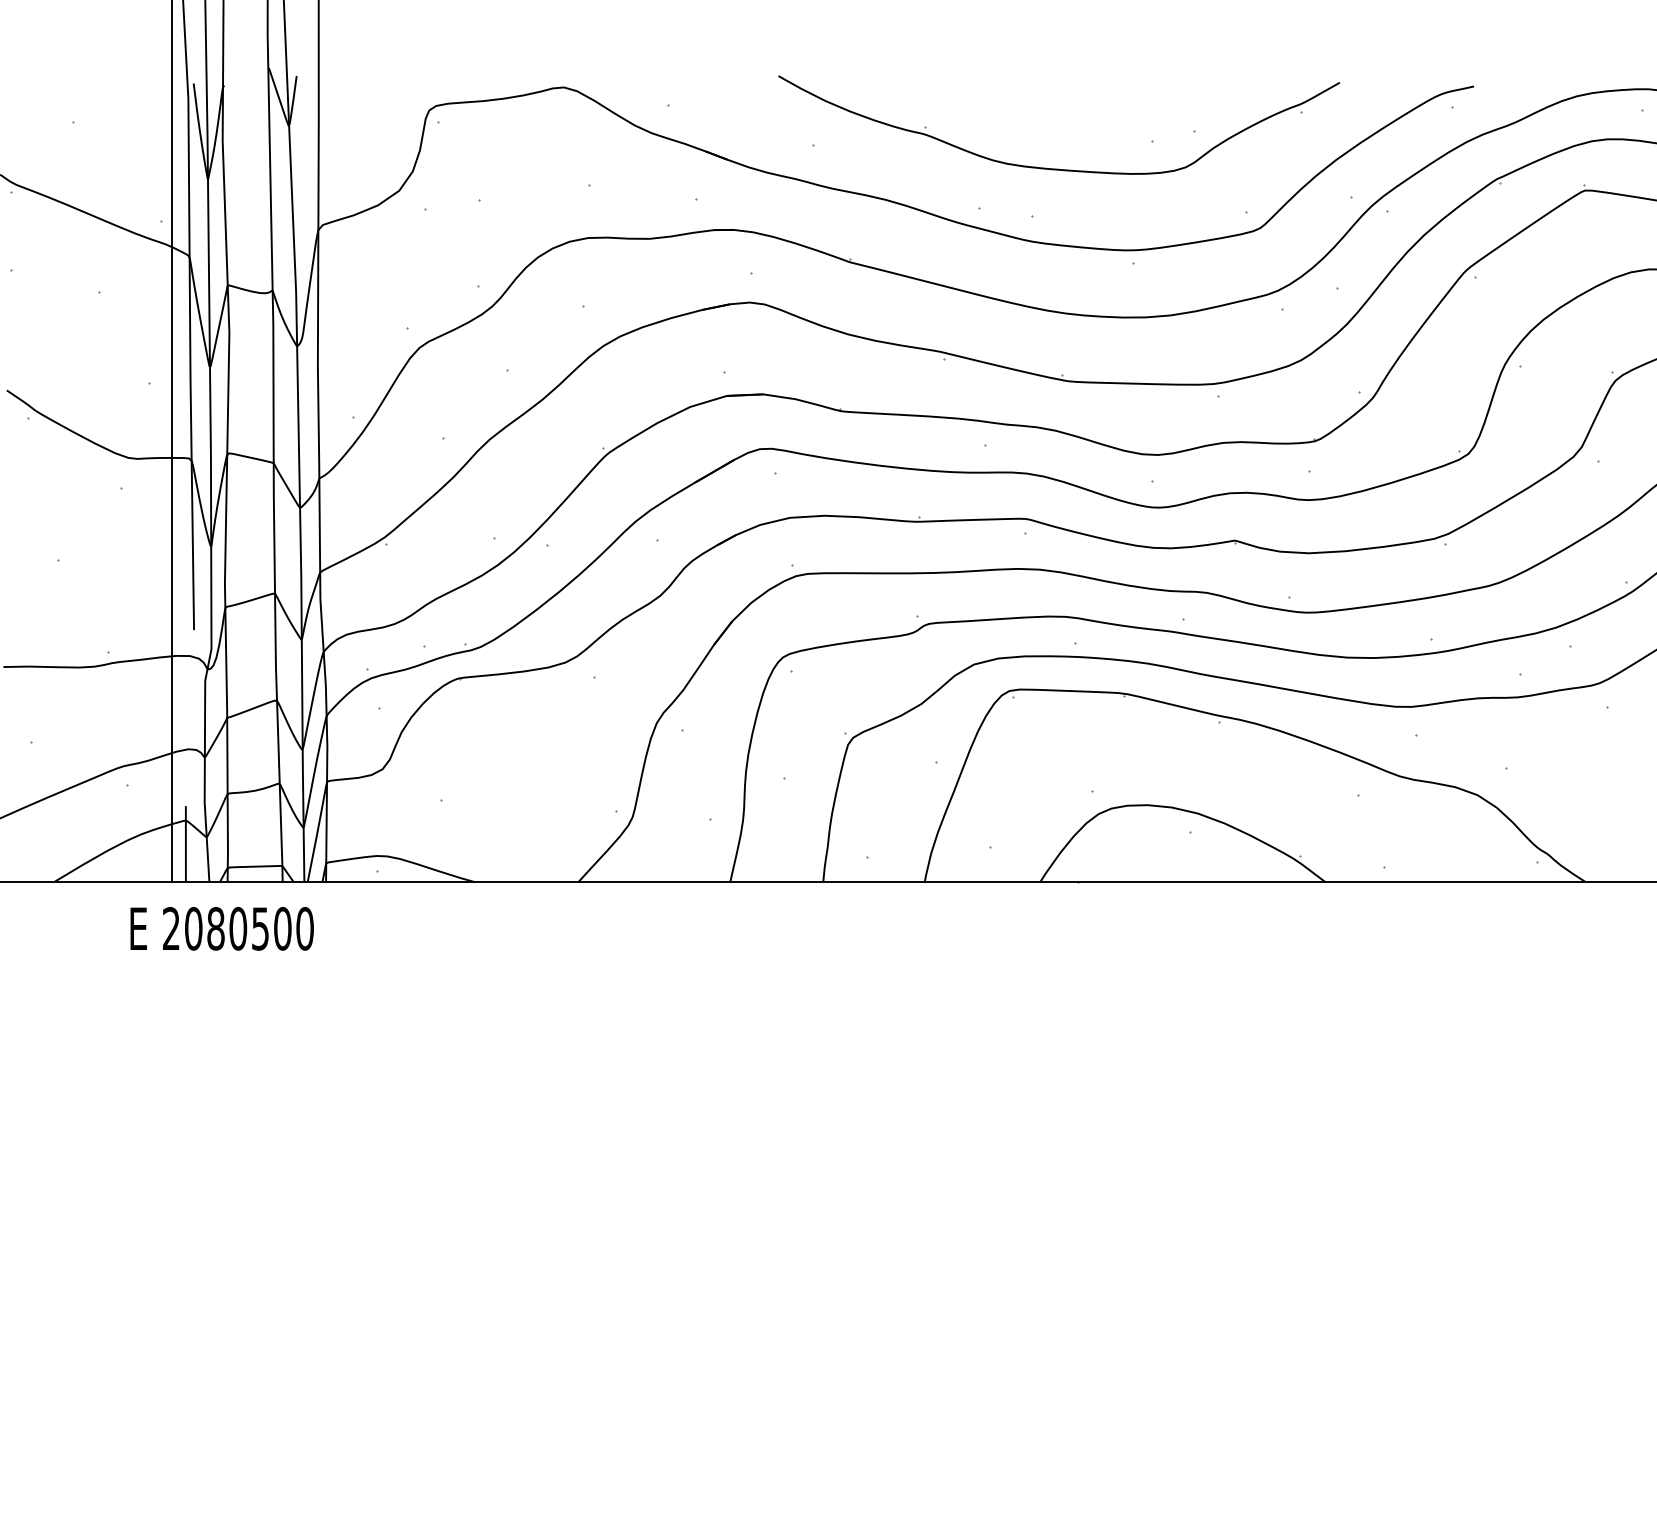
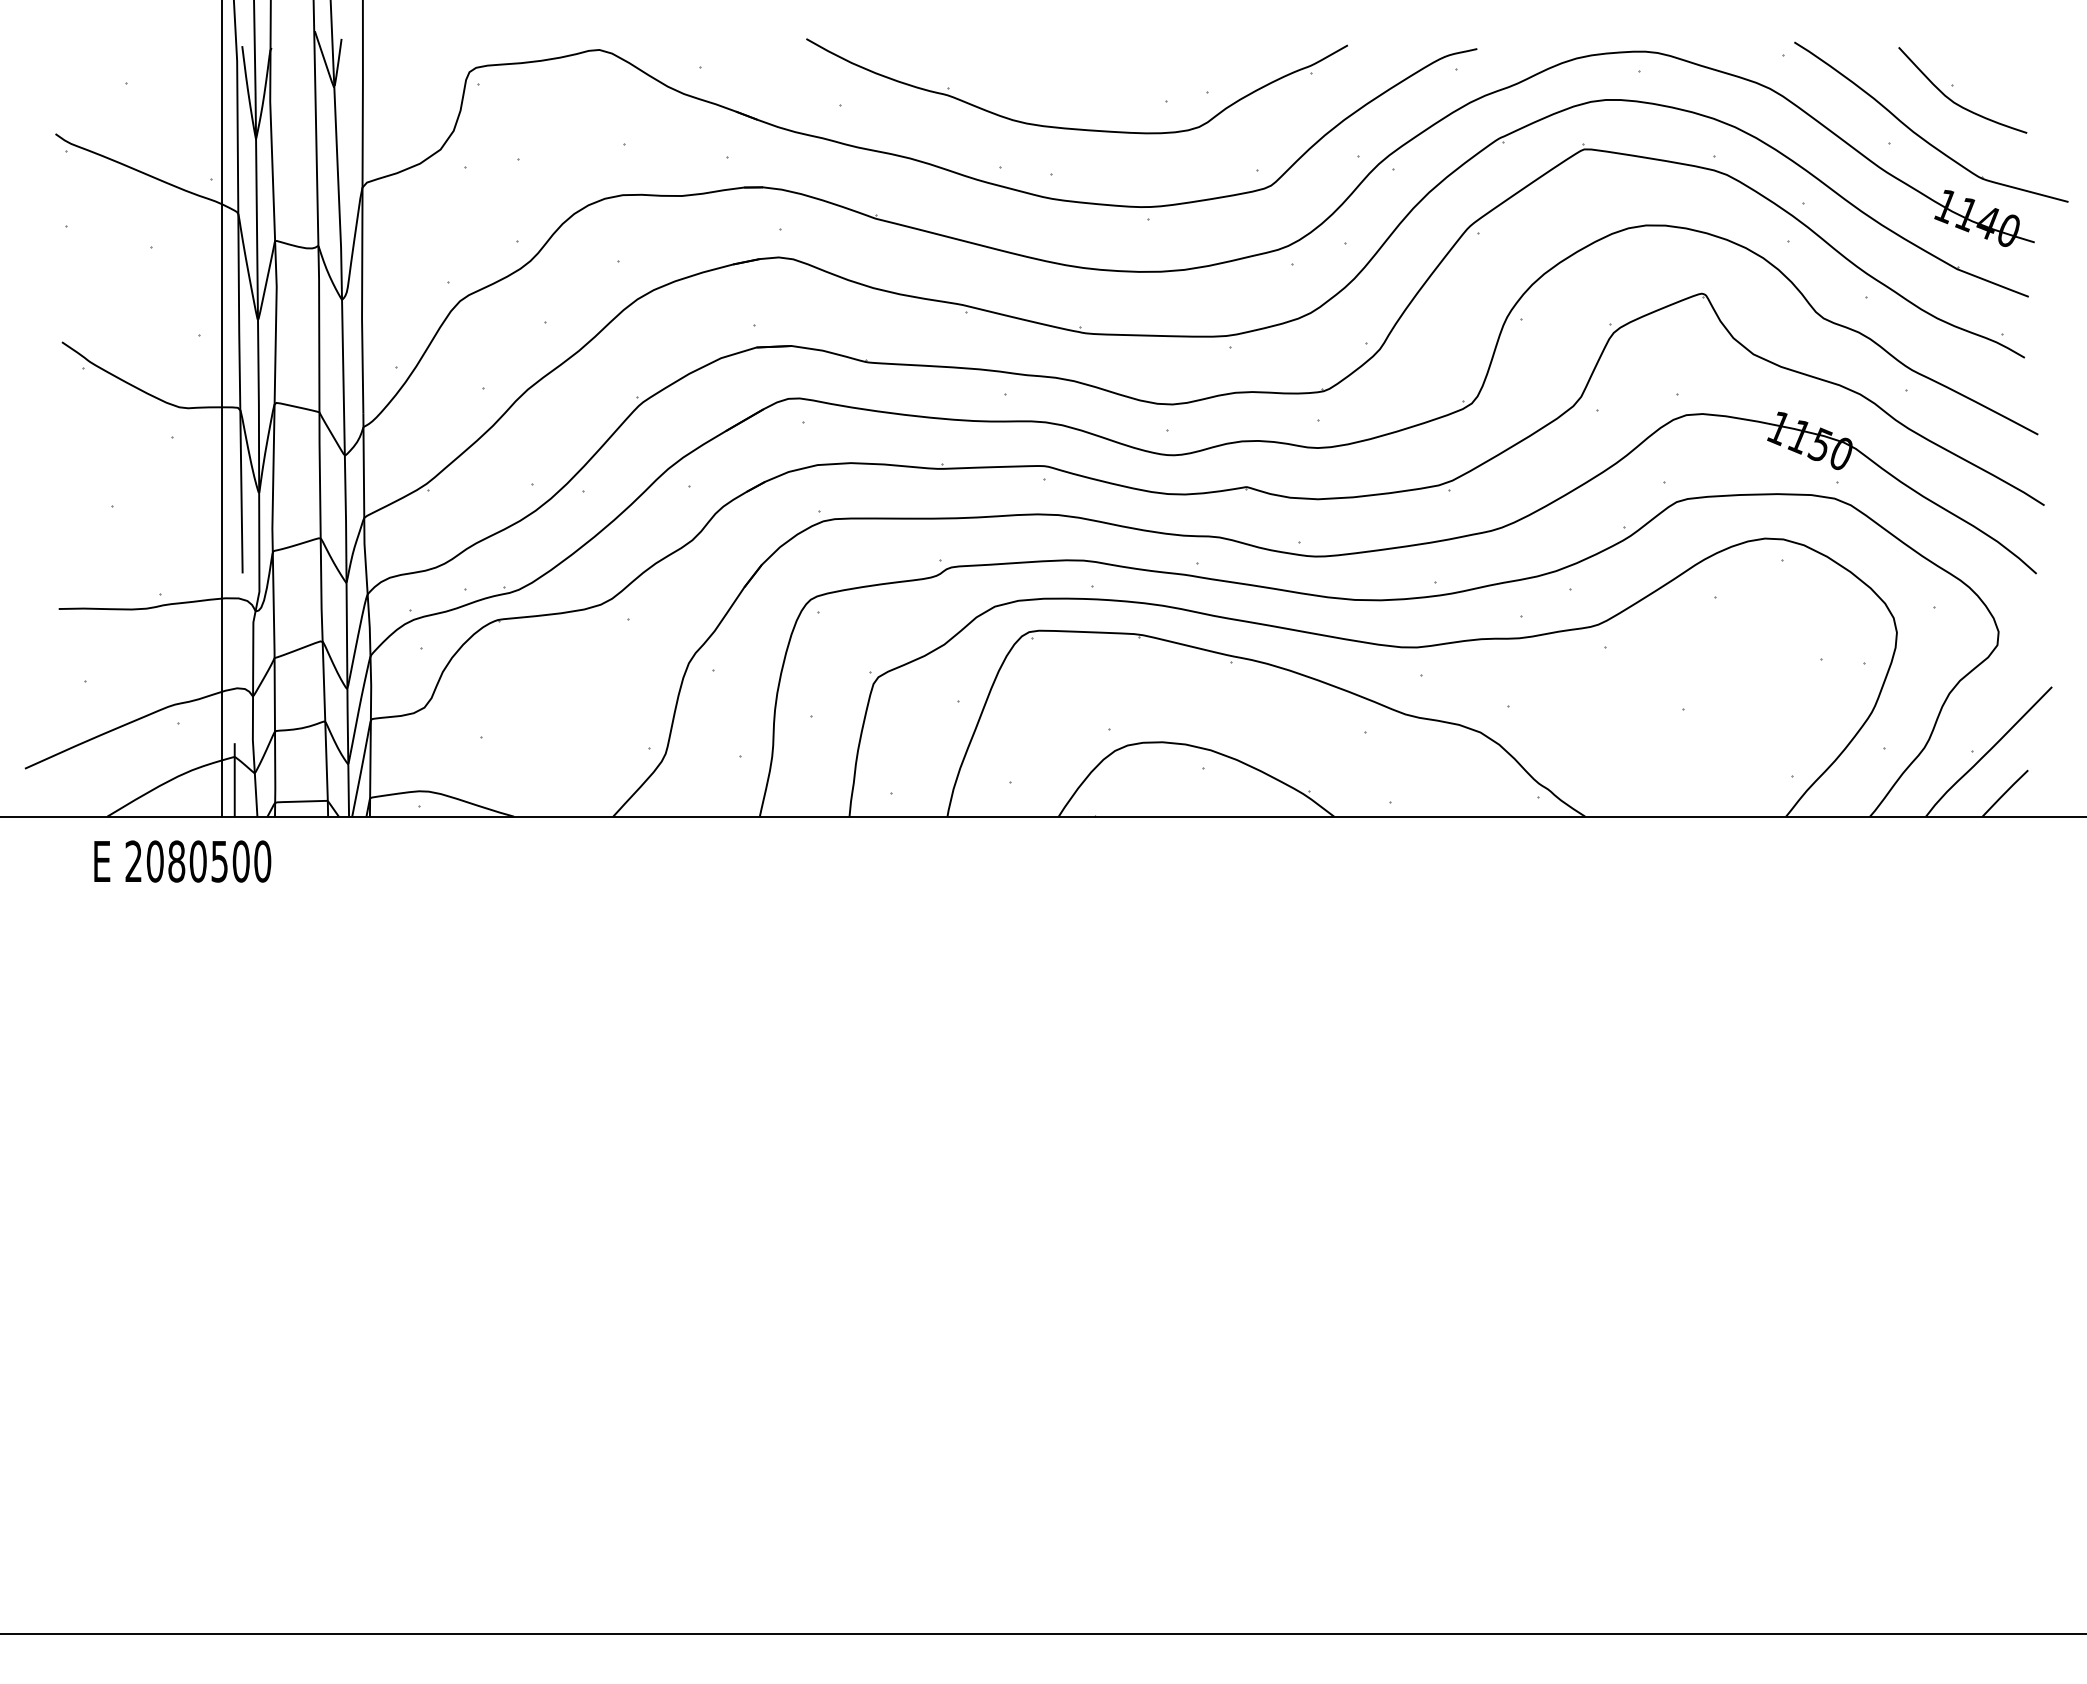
text: (221, 928) -> (182, 861), moved

